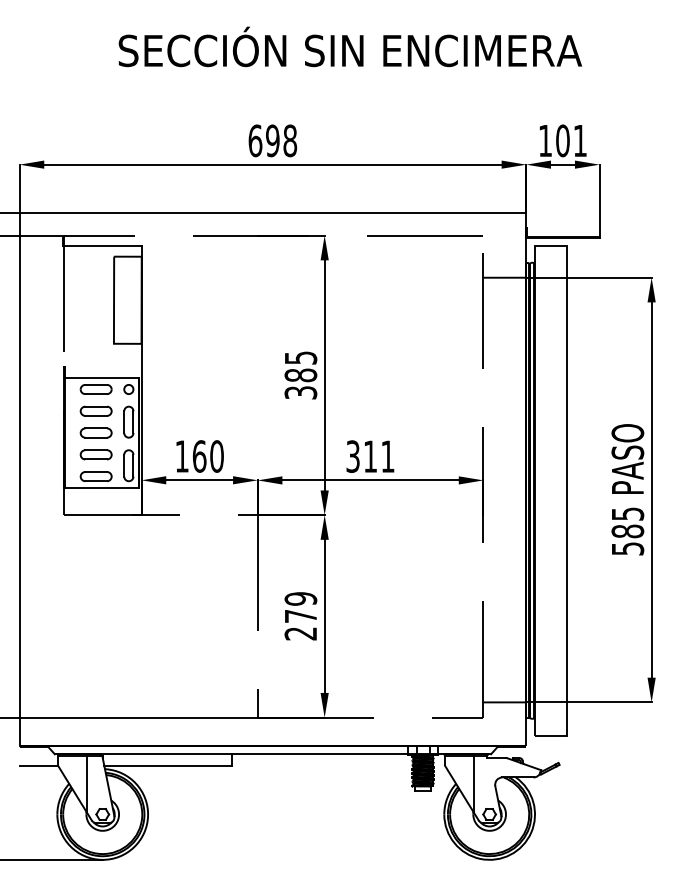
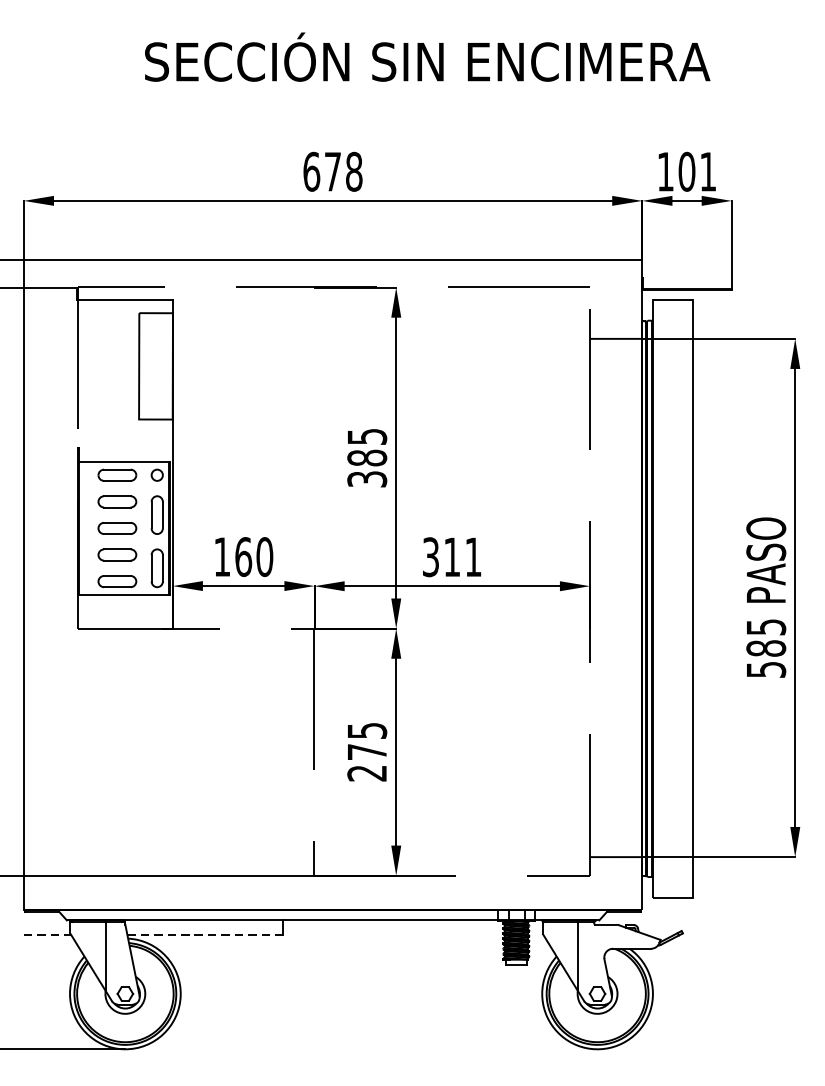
text: (272, 140) -> (332, 171), 698 -> 678
text: (300, 598) -> (366, 730), 279 -> 275
line: (39, 766) -> (48, 935), solid -> dashed
line: (168, 766) -> (205, 935), solid -> dashed

